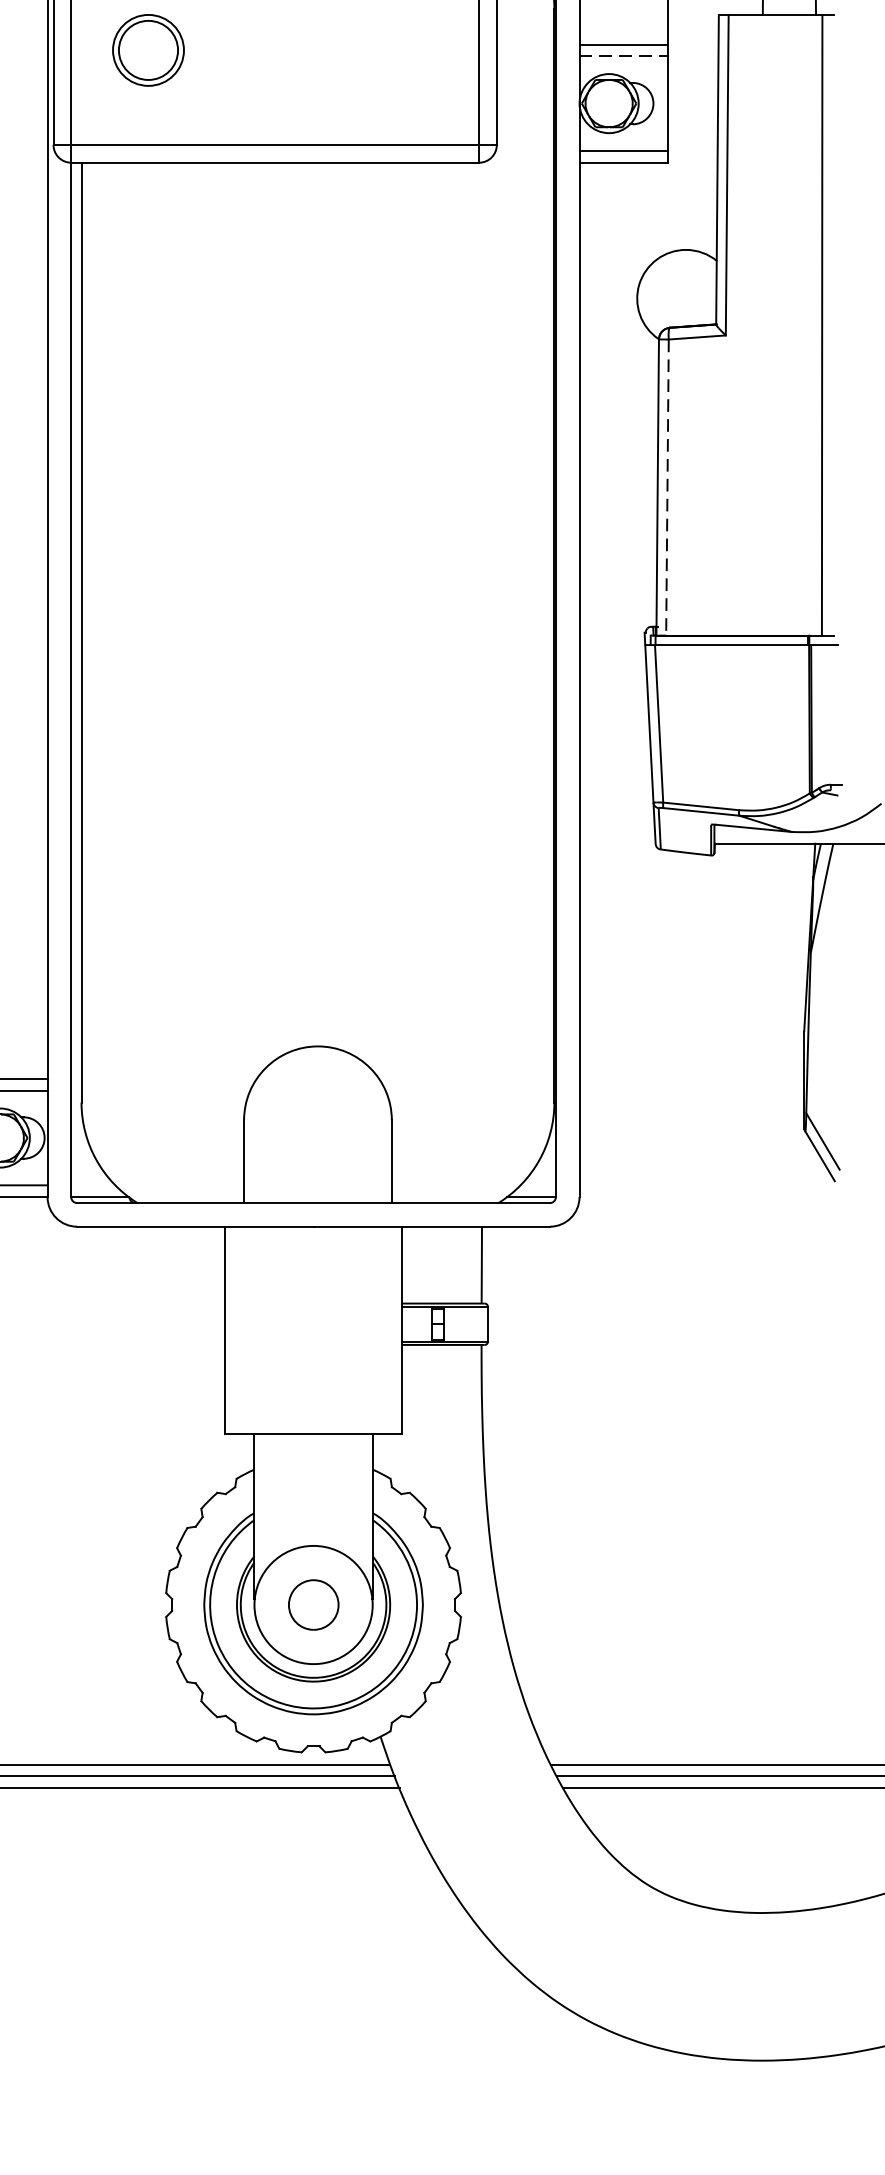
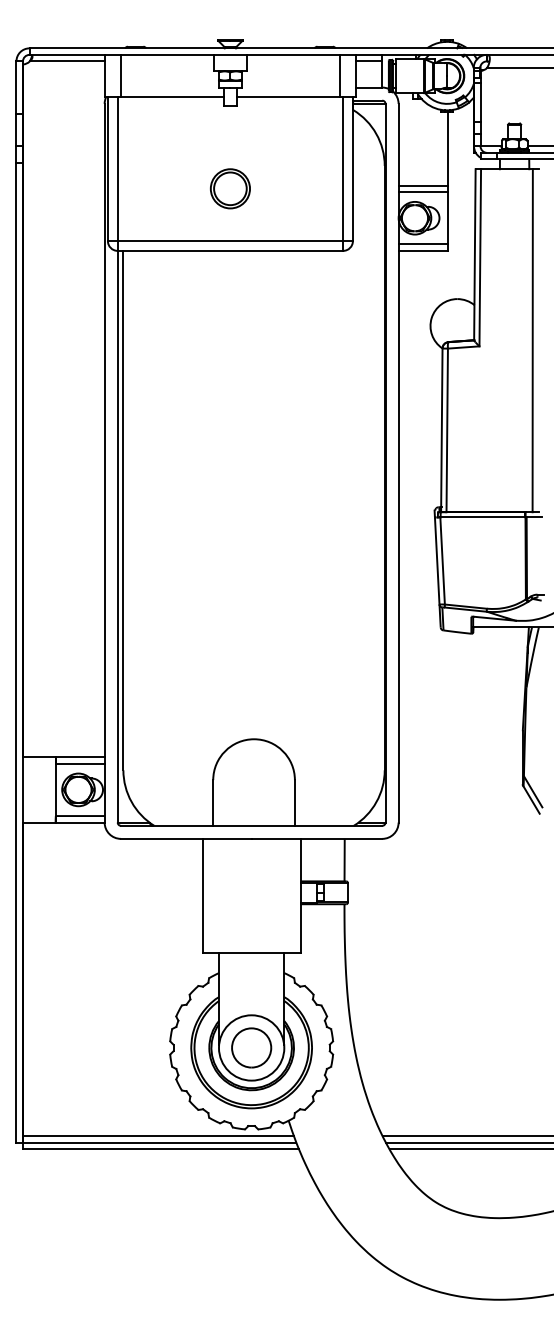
part: (148, 49) -> (230, 188), moved
line: (624, 57) -> (423, 192), dashed -> solid
line: (667, 487) -> (447, 430), dashed -> solid
part: (313, 1604) -> (251, 1047), size x1.43

